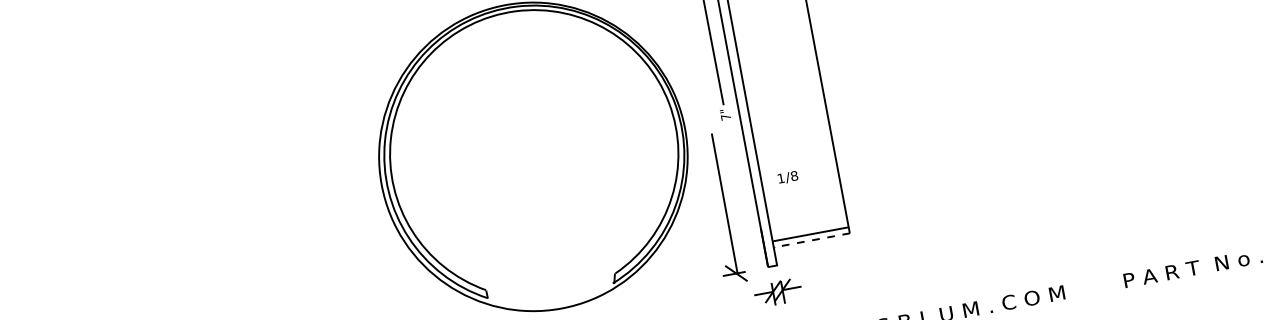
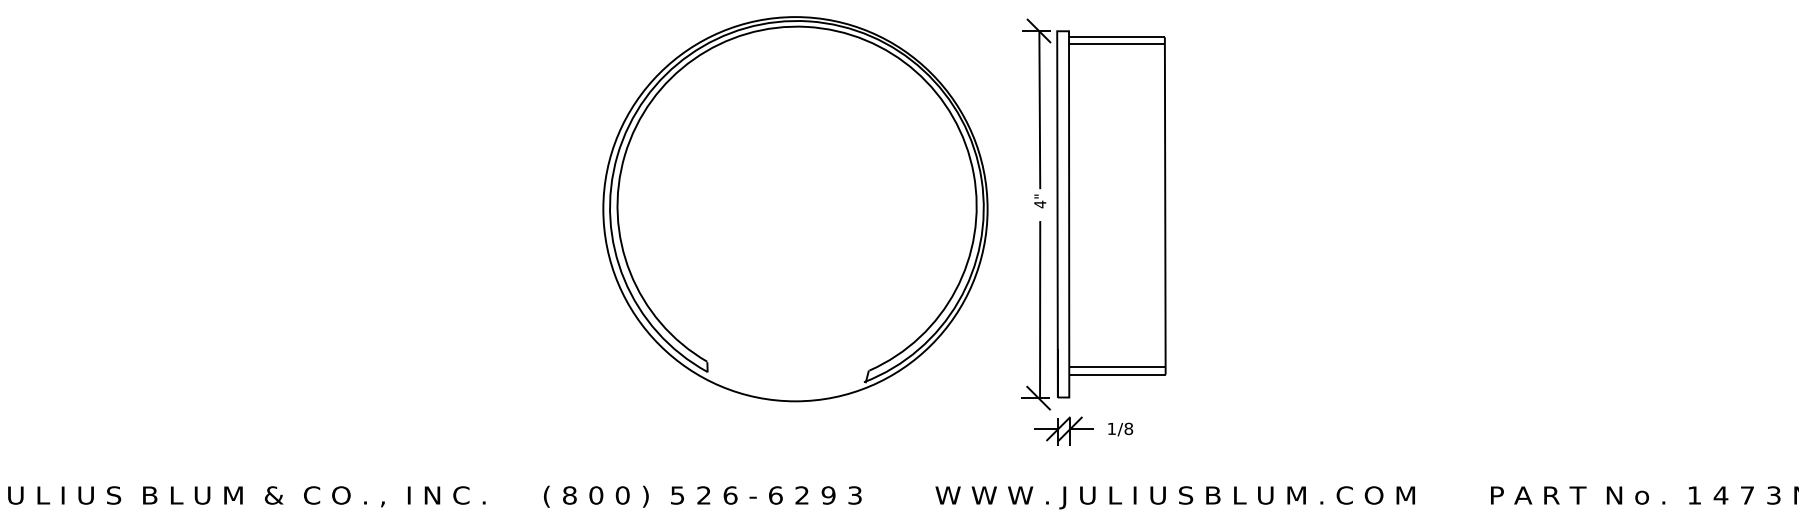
text: (726, 117) -> (1040, 204), 7" -> 4"
text: (787, 177) -> (1120, 429), moved
part: (721, 208) -> (1035, 315), moved
line: (811, 240) -> (1117, 374), dashed -> solid

